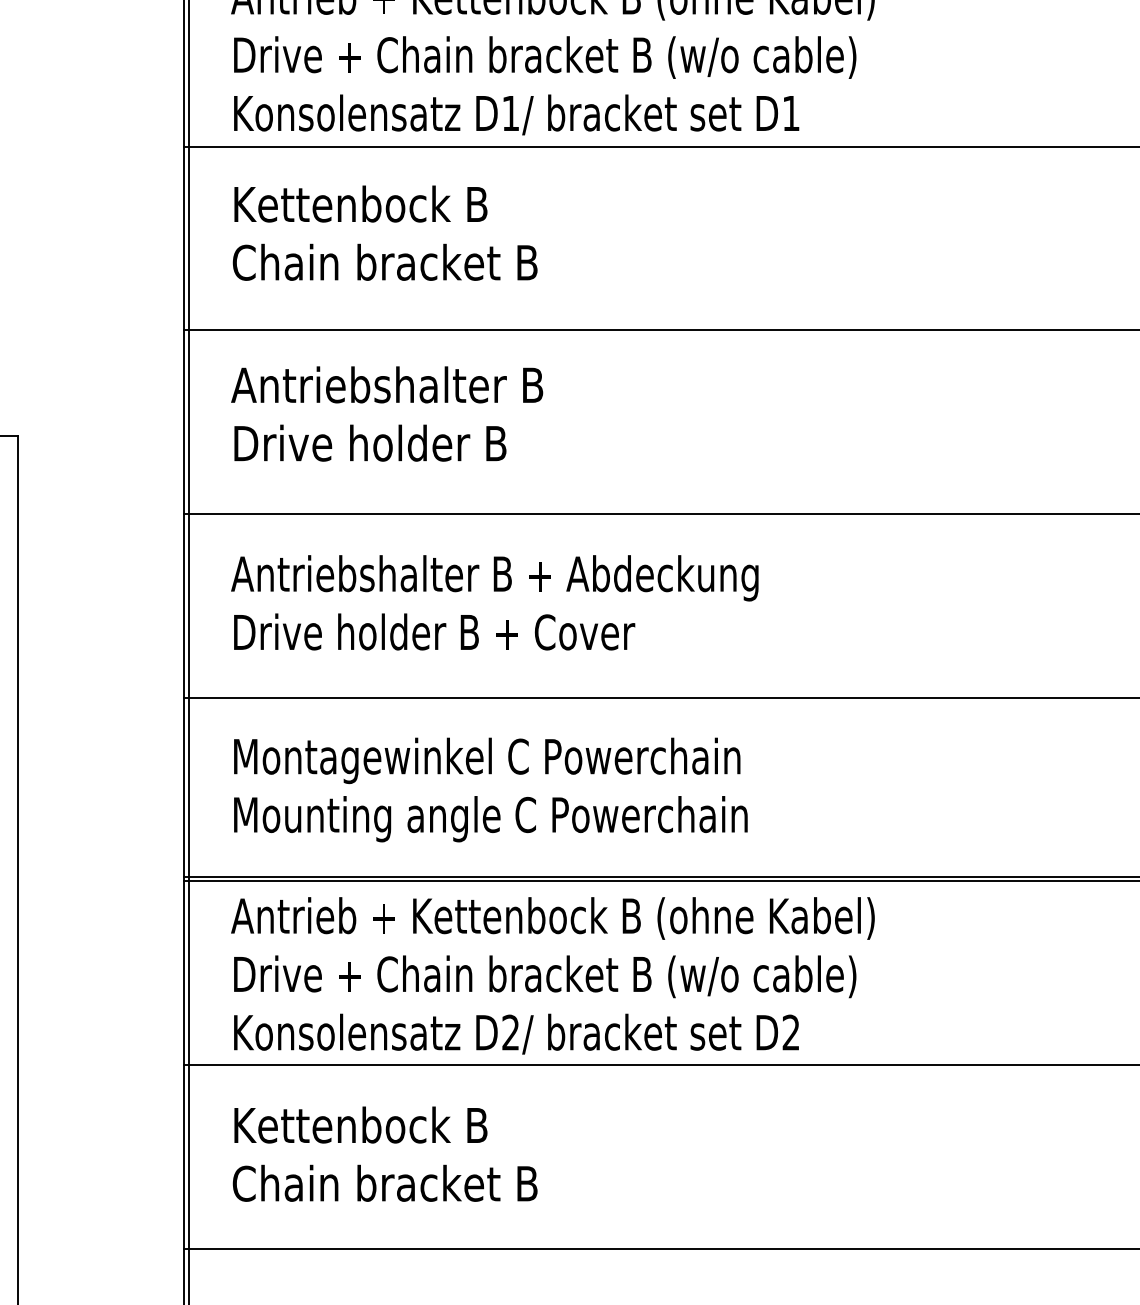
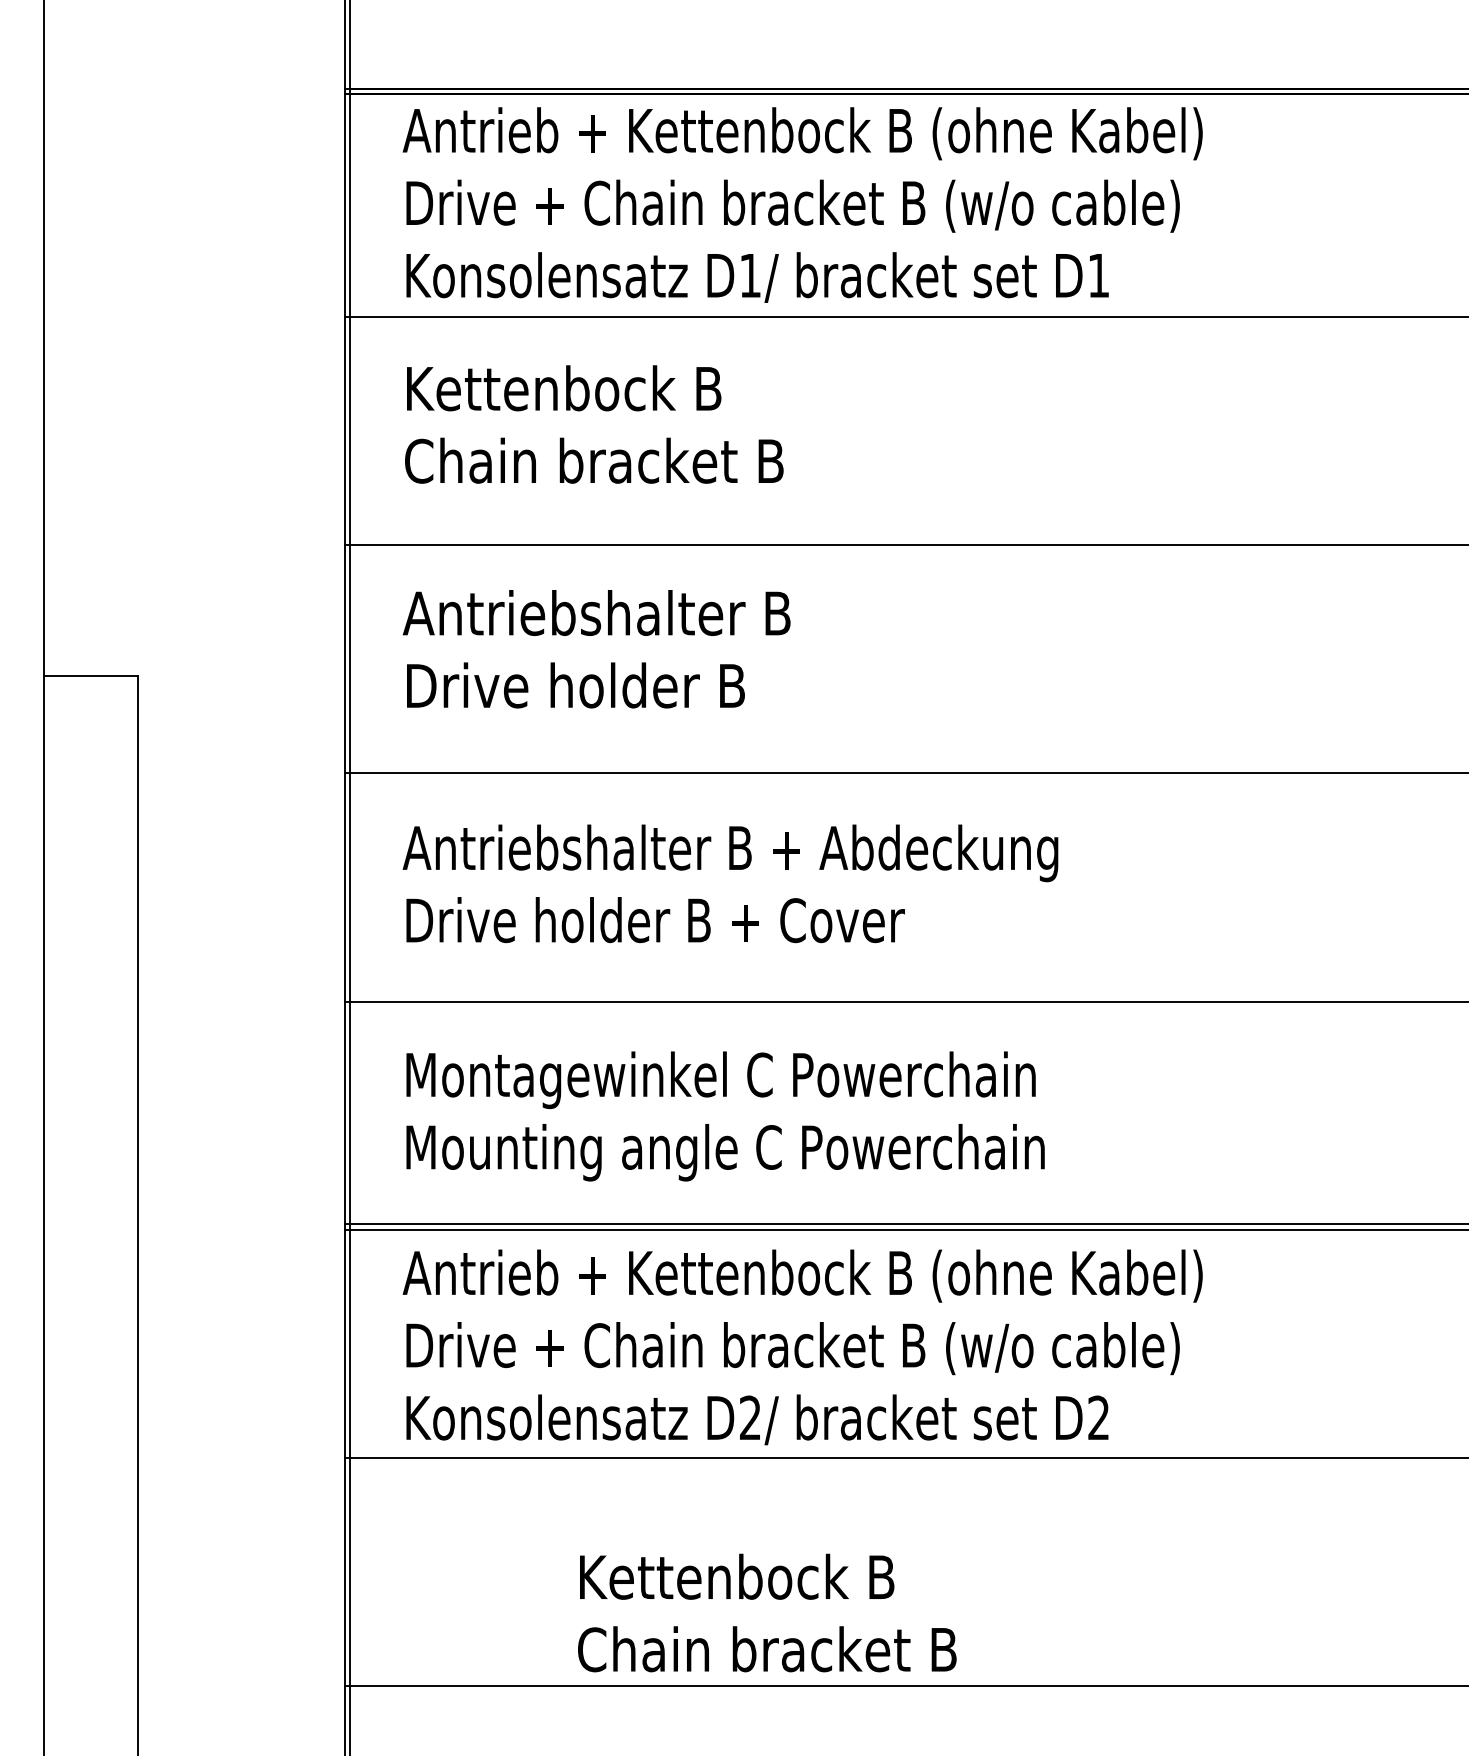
text: (385, 1153) -> (767, 1612), moved

